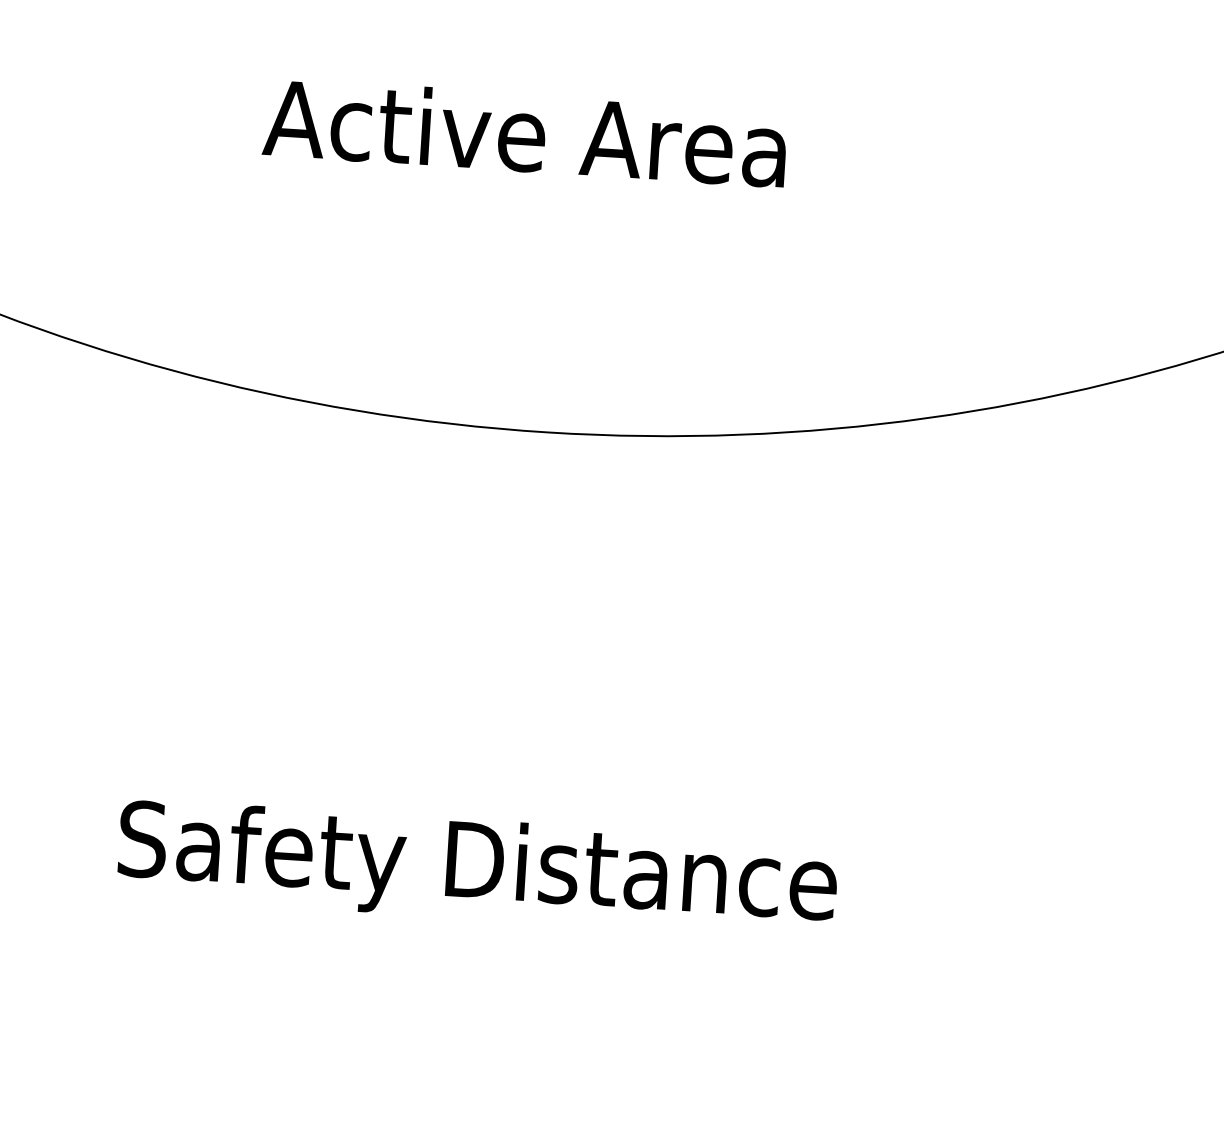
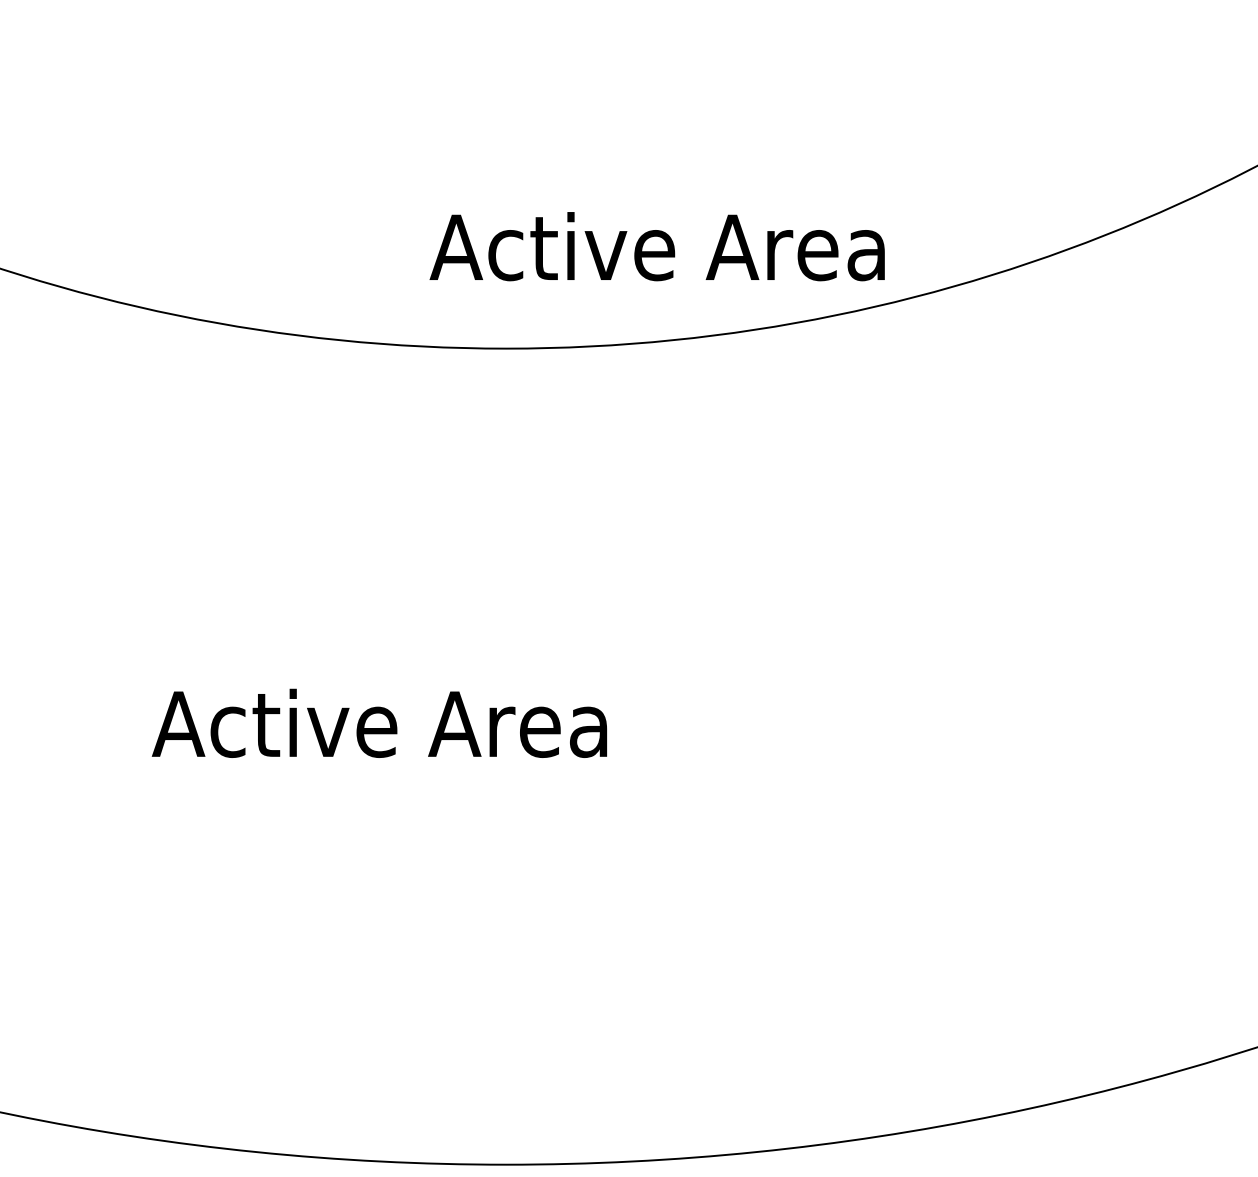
text: (524, 132) -> (656, 246), moved
text: (474, 868) -> (466, 731), Safety Distance -> Active Area

